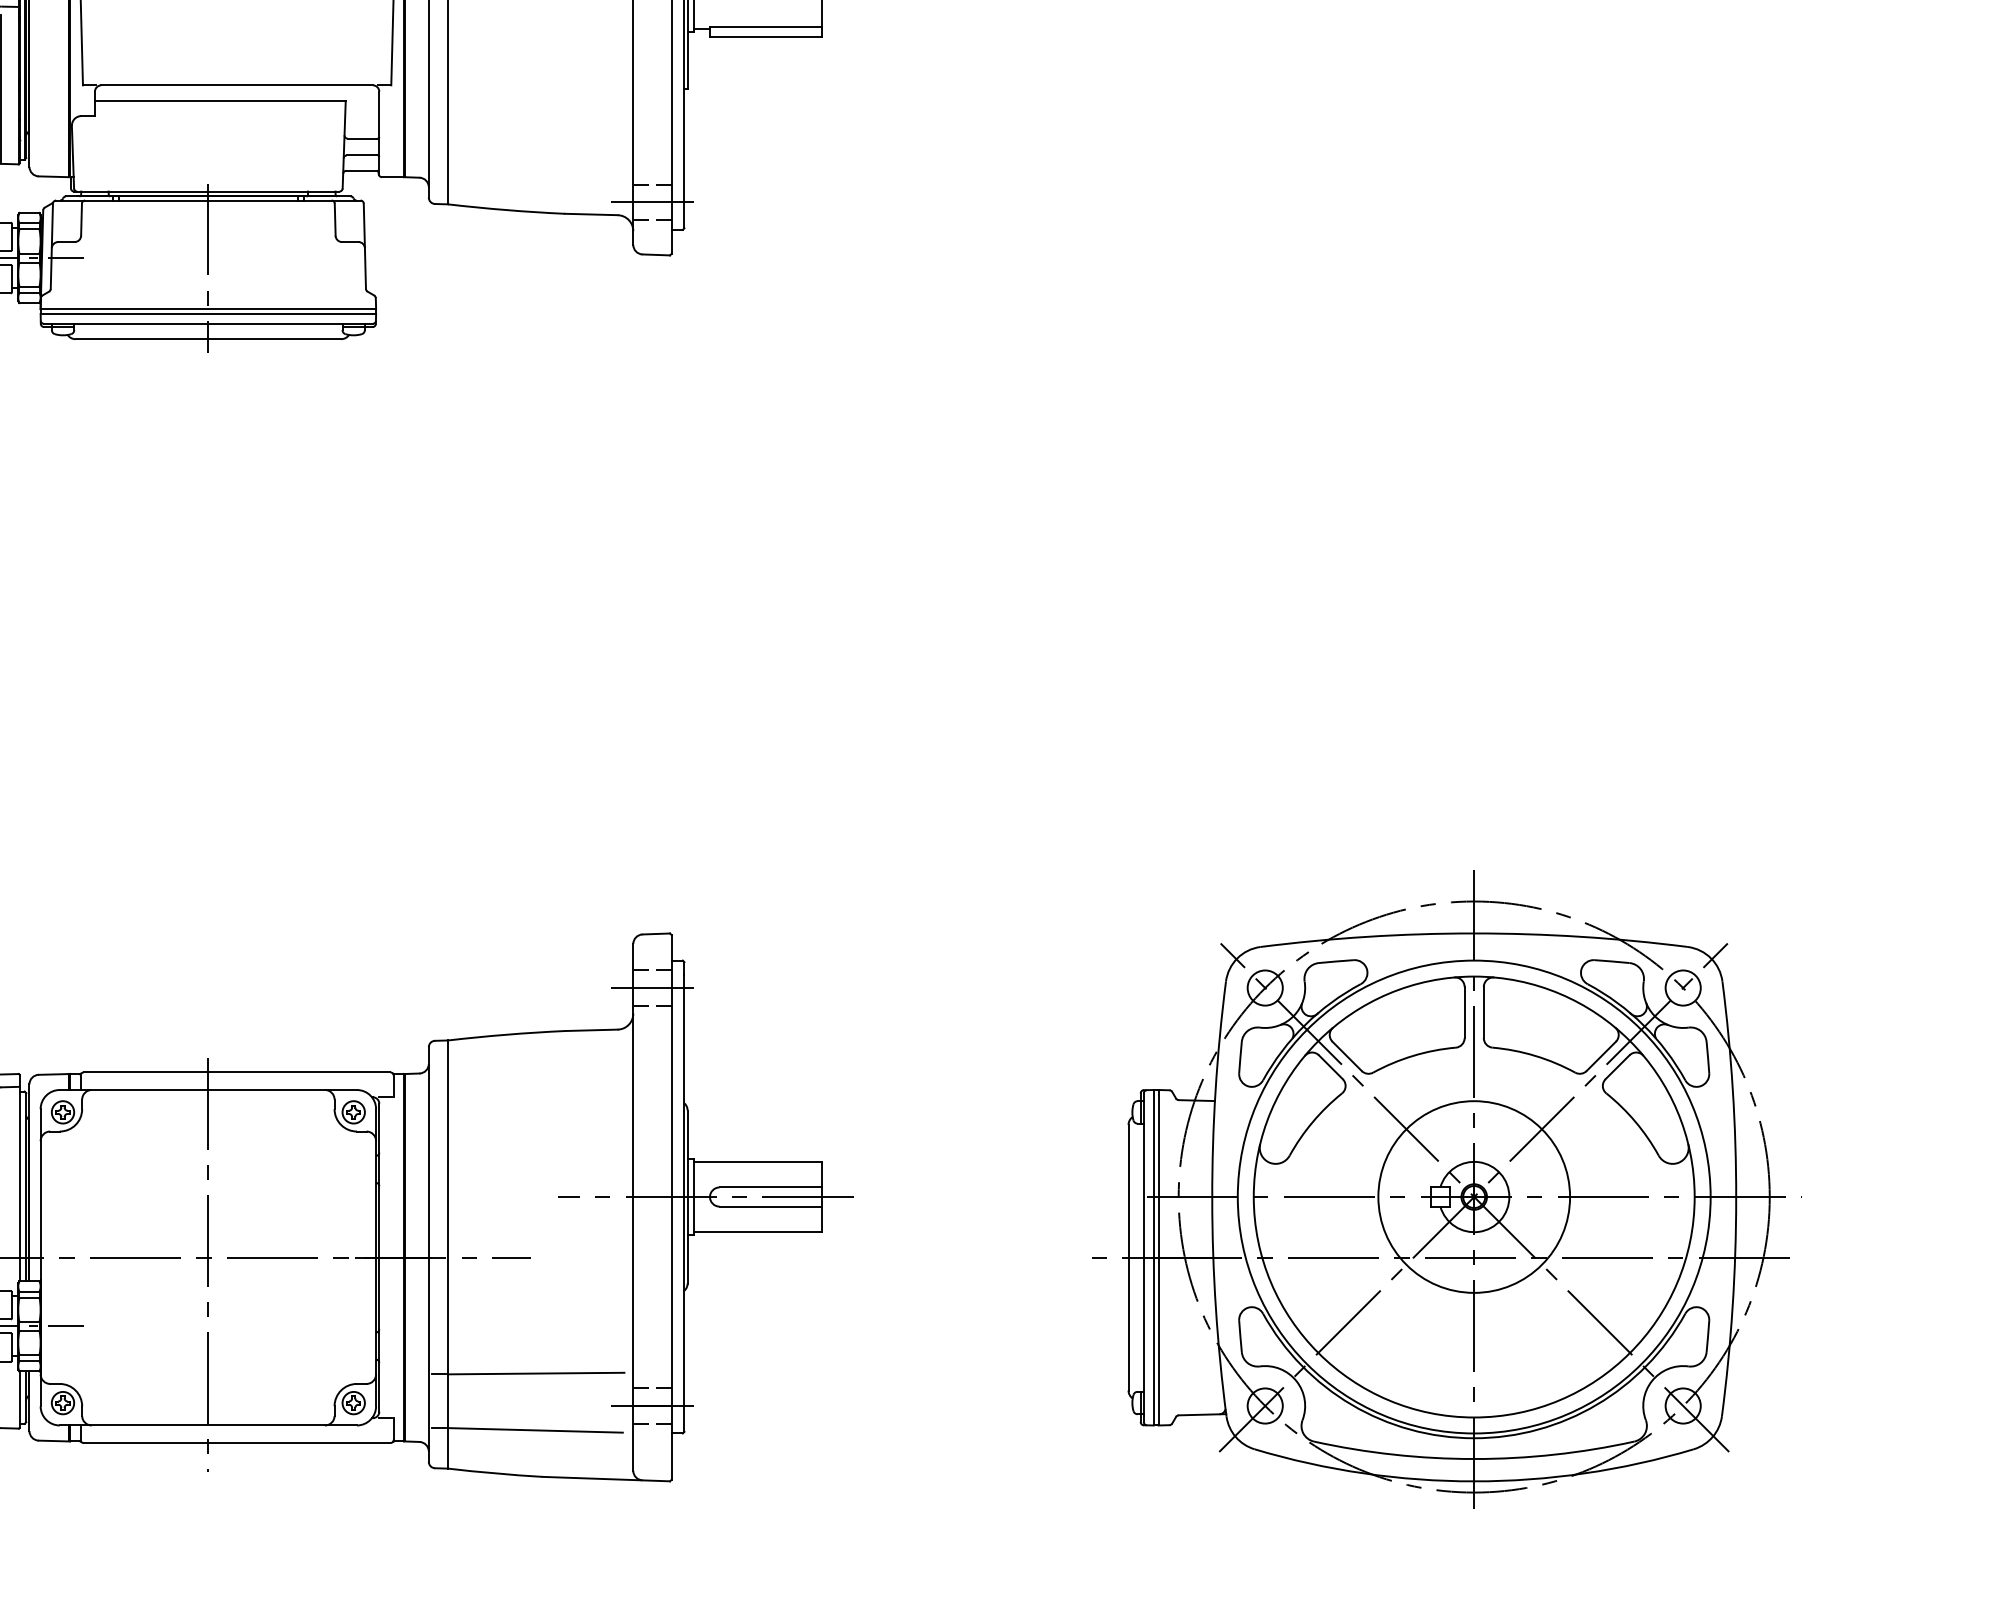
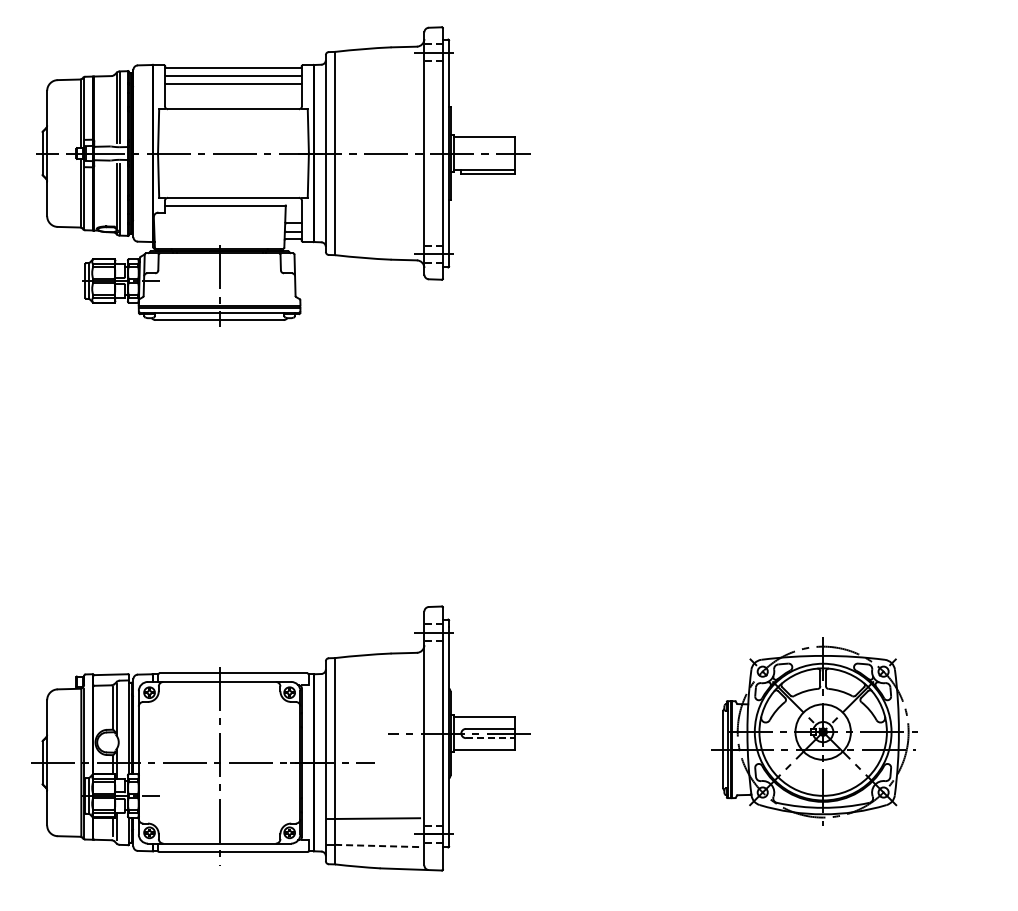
part: (1440, 1188) -> (813, 729), size x0.6
line: (770, 1207) -> (490, 738), solid -> dashed
line: (535, 1429) -> (377, 845), solid -> dashed

